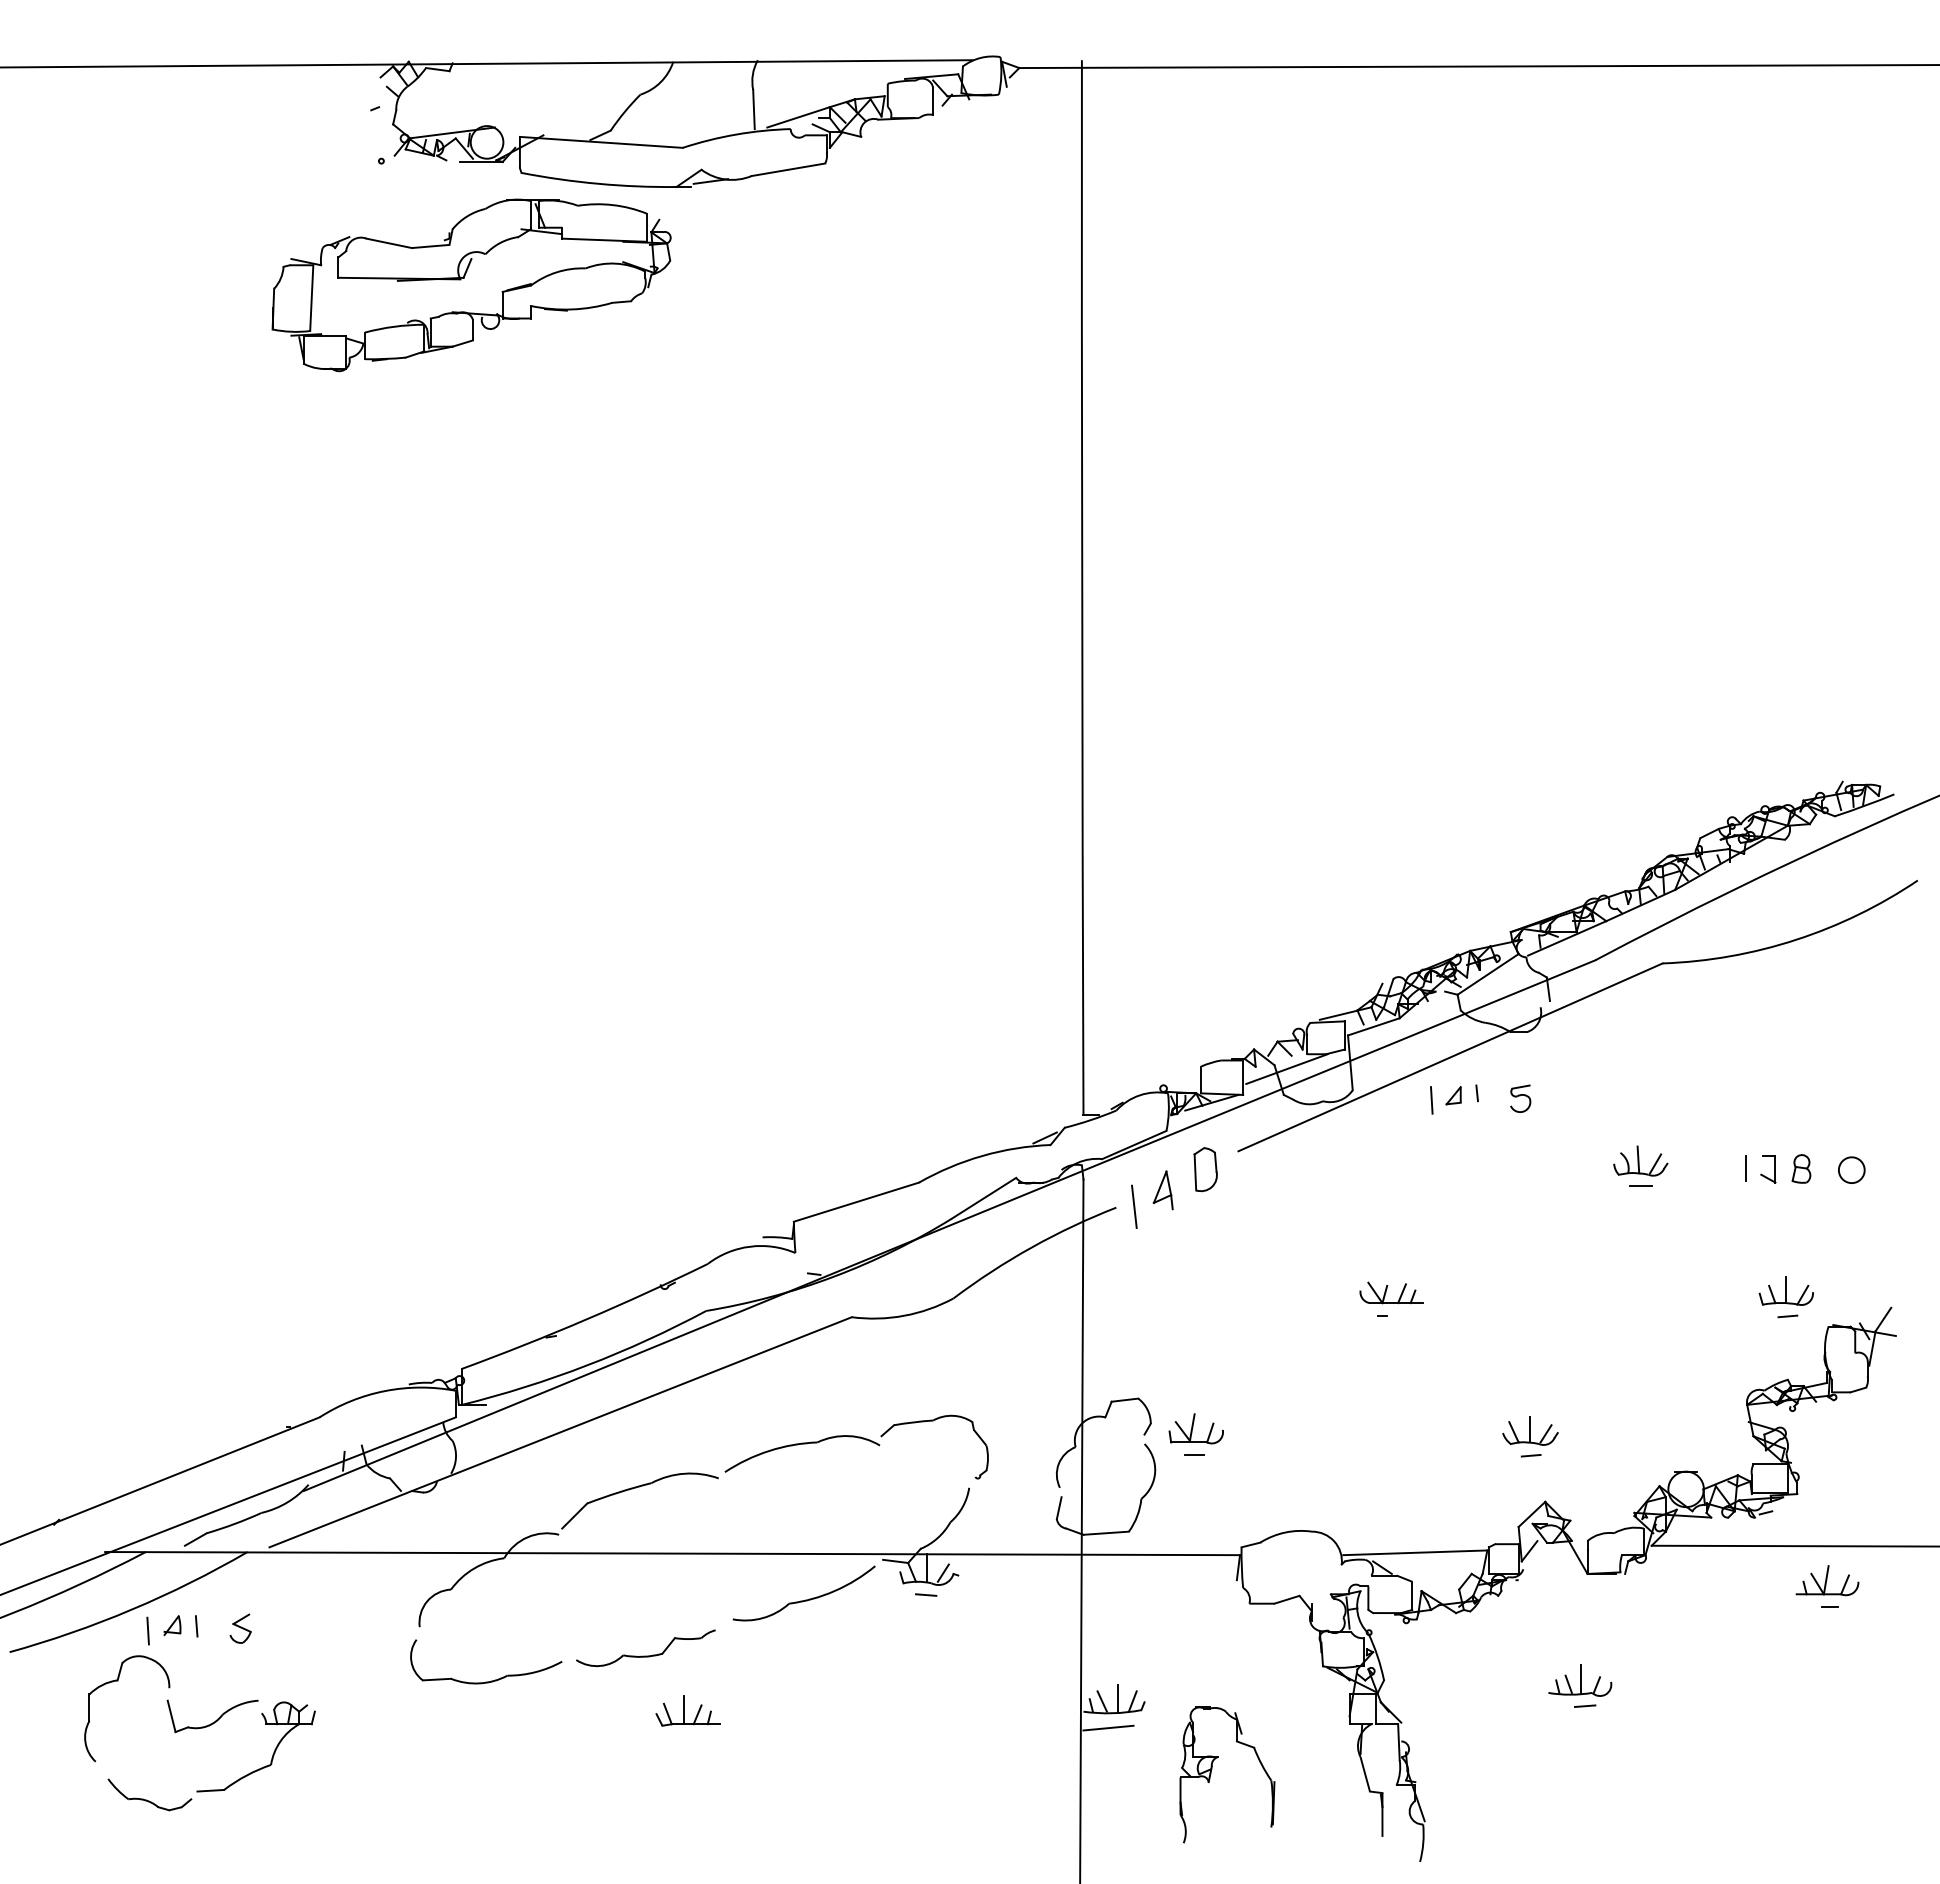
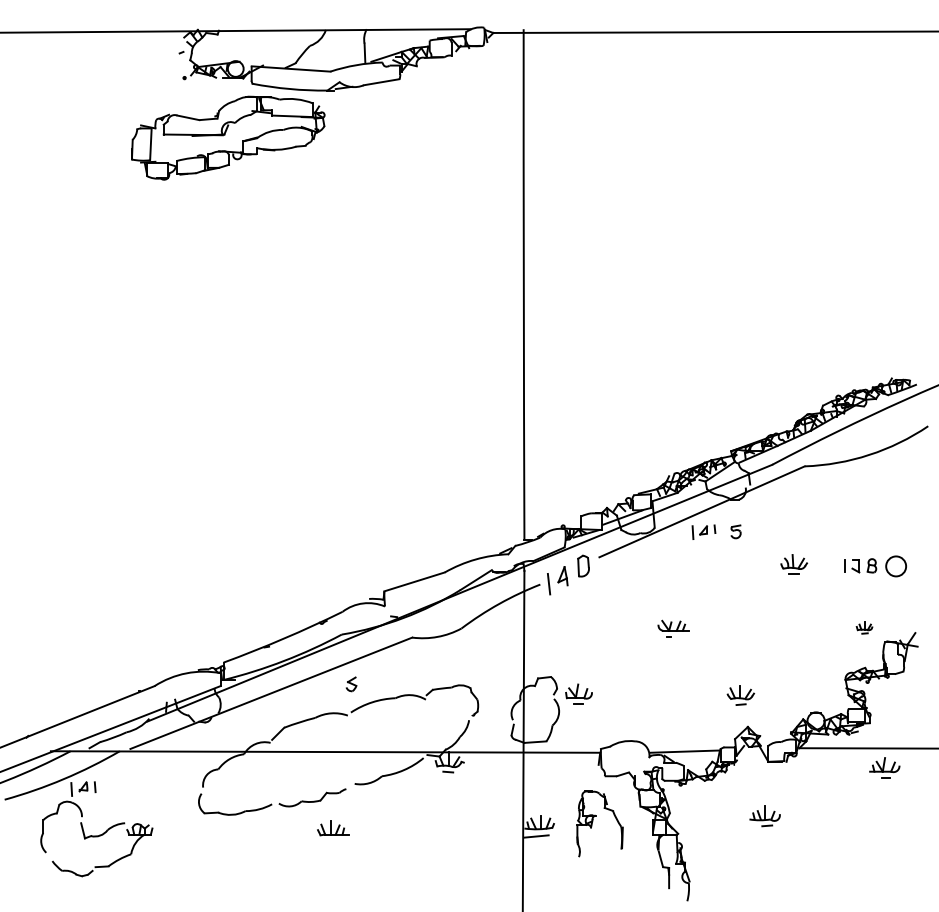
circle: (1852, 1170) -> (896, 566), size x1.6
part: (1786, 1296) -> (864, 627), size x0.6
part: (240, 1628) -> (351, 684), moved
part: (1213, 1769) -> (593, 821), moved

